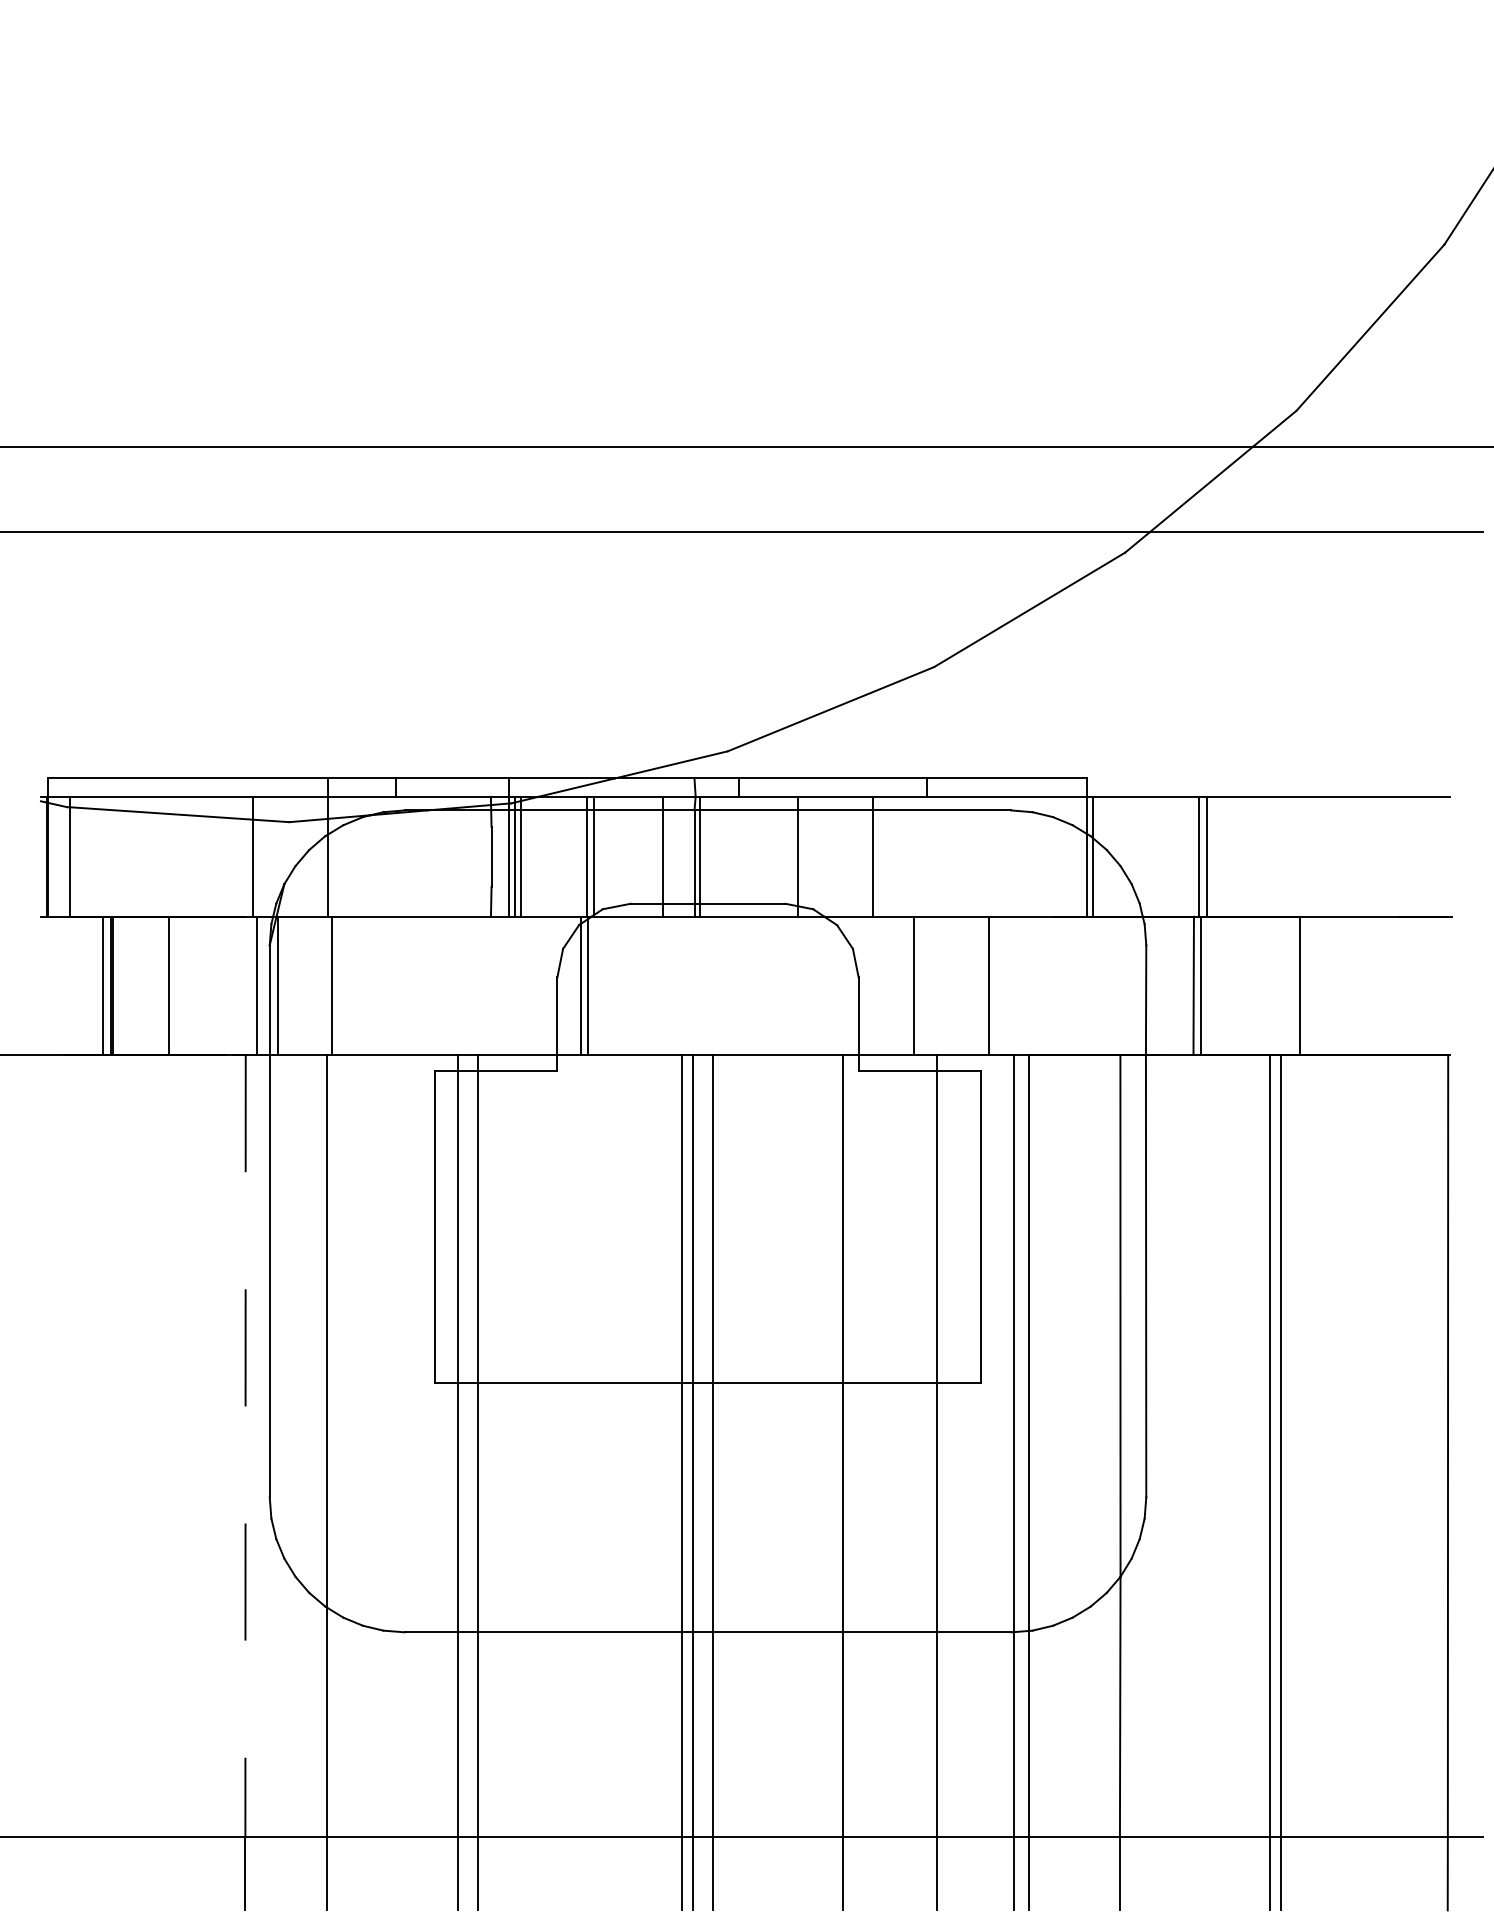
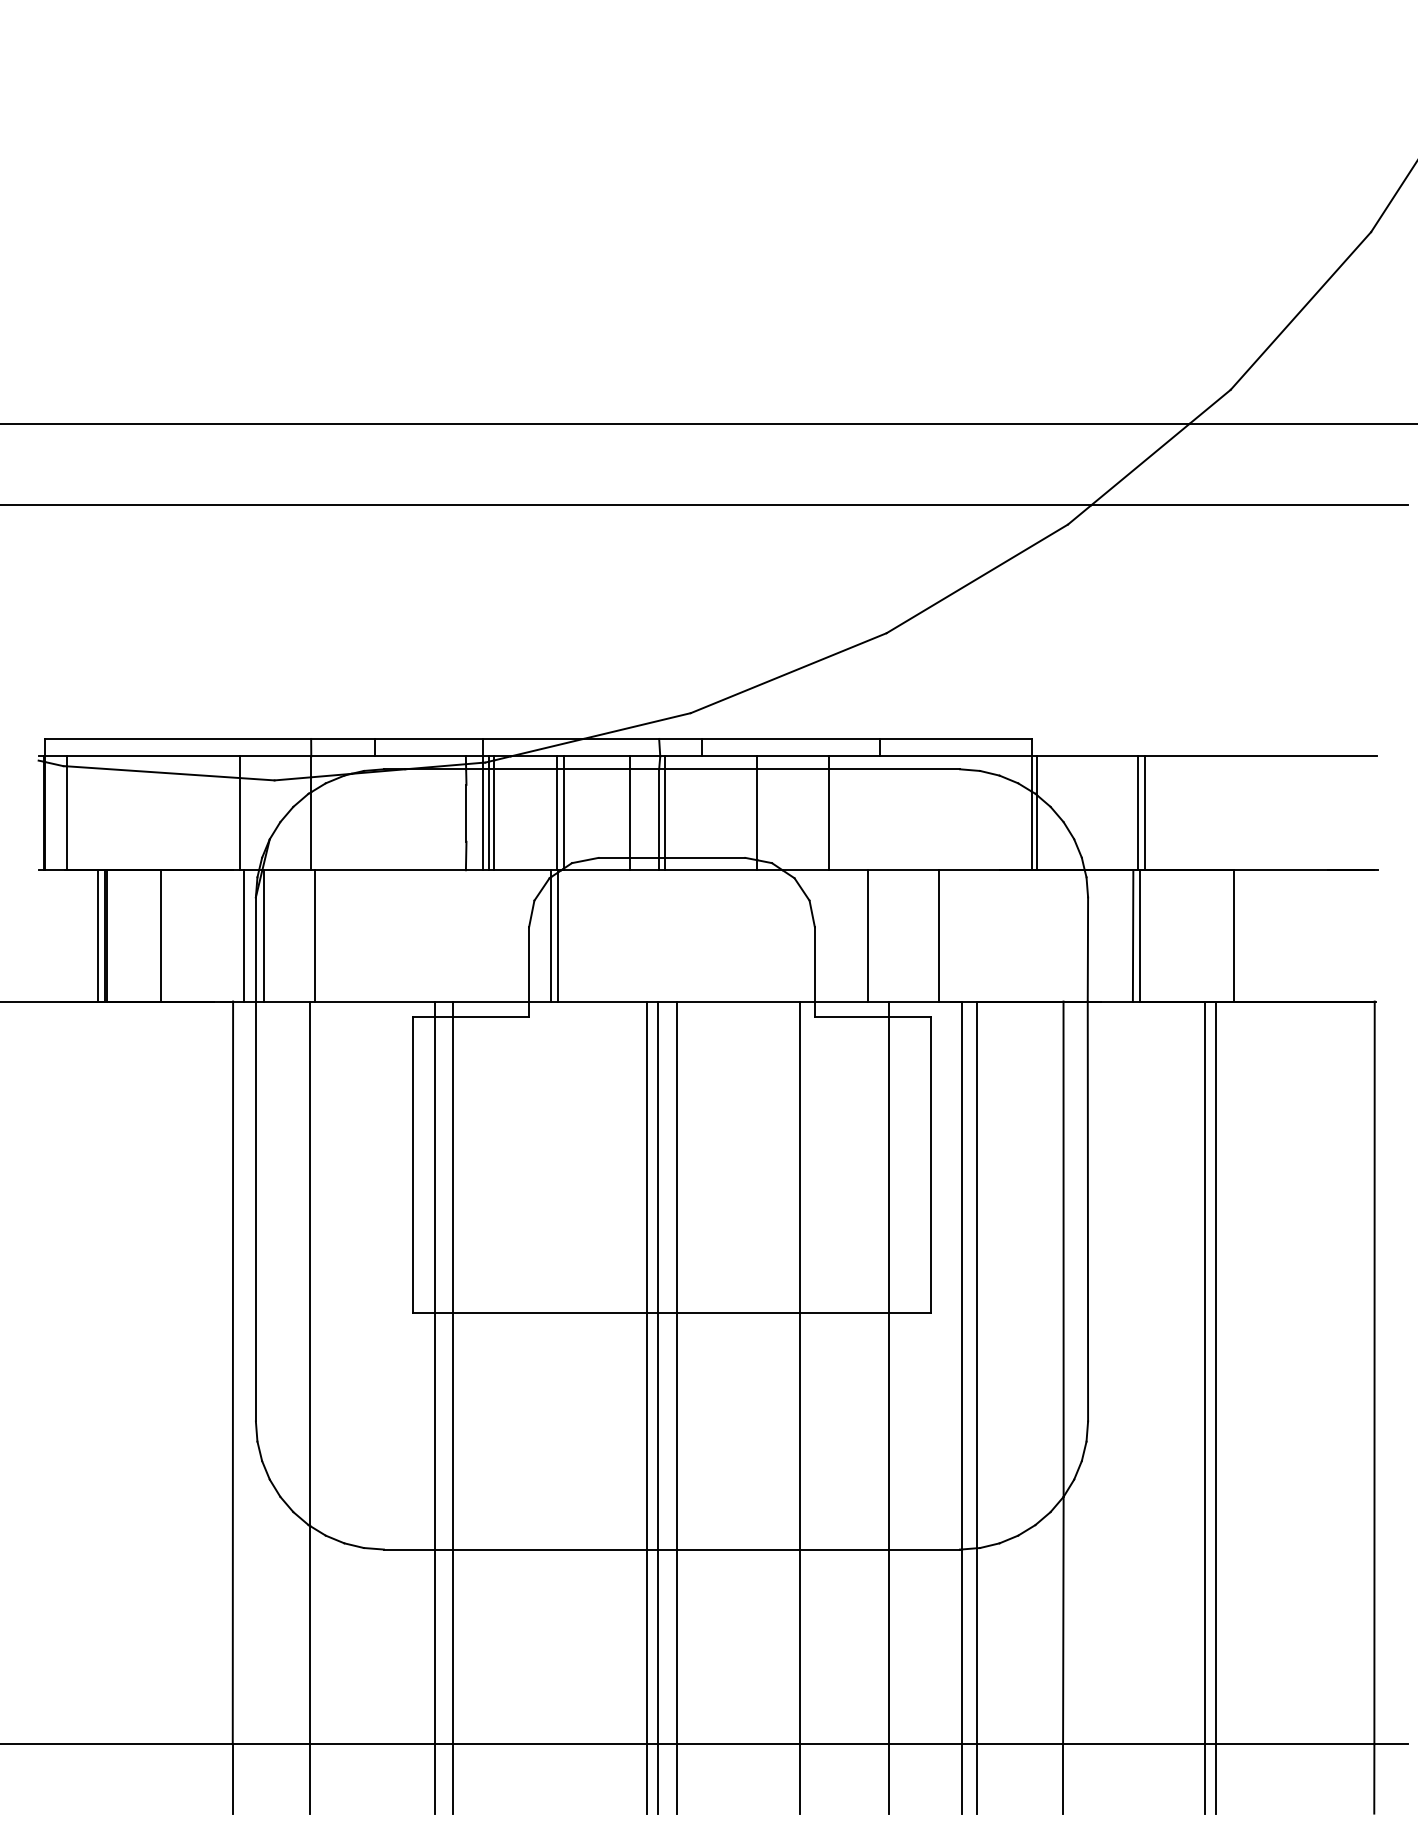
line: (245, 1446) -> (232, 1373), dashed -> solid

